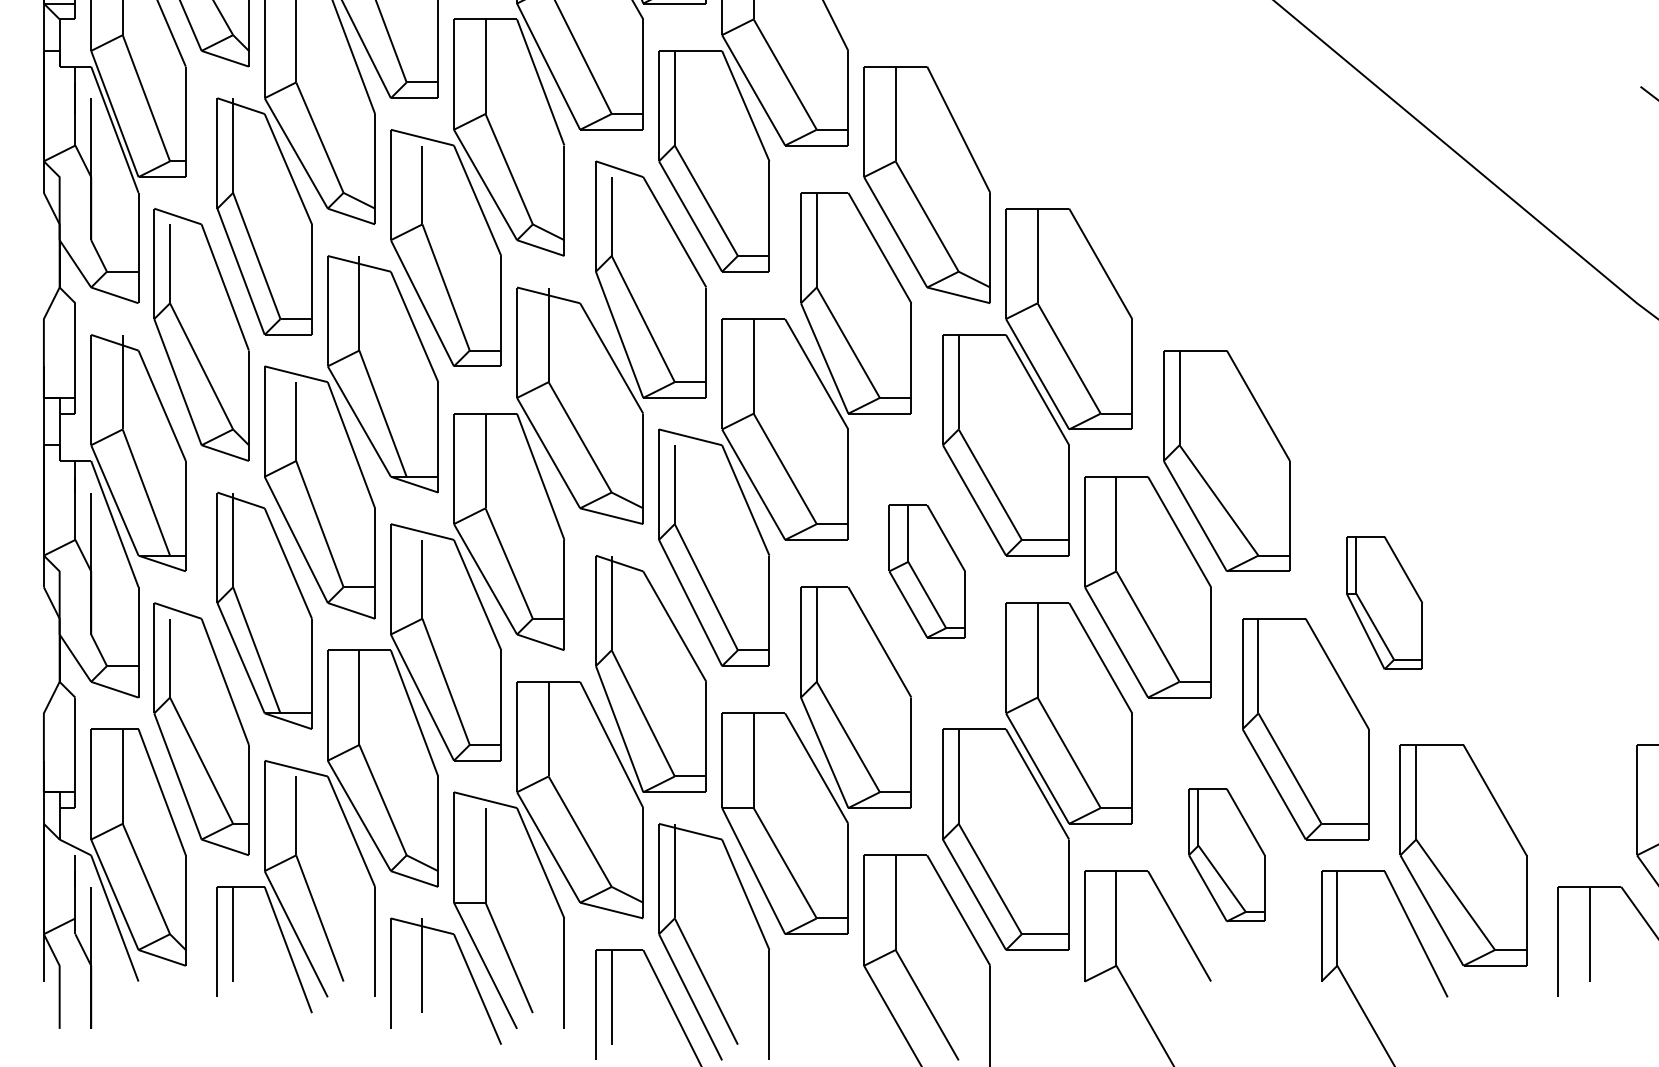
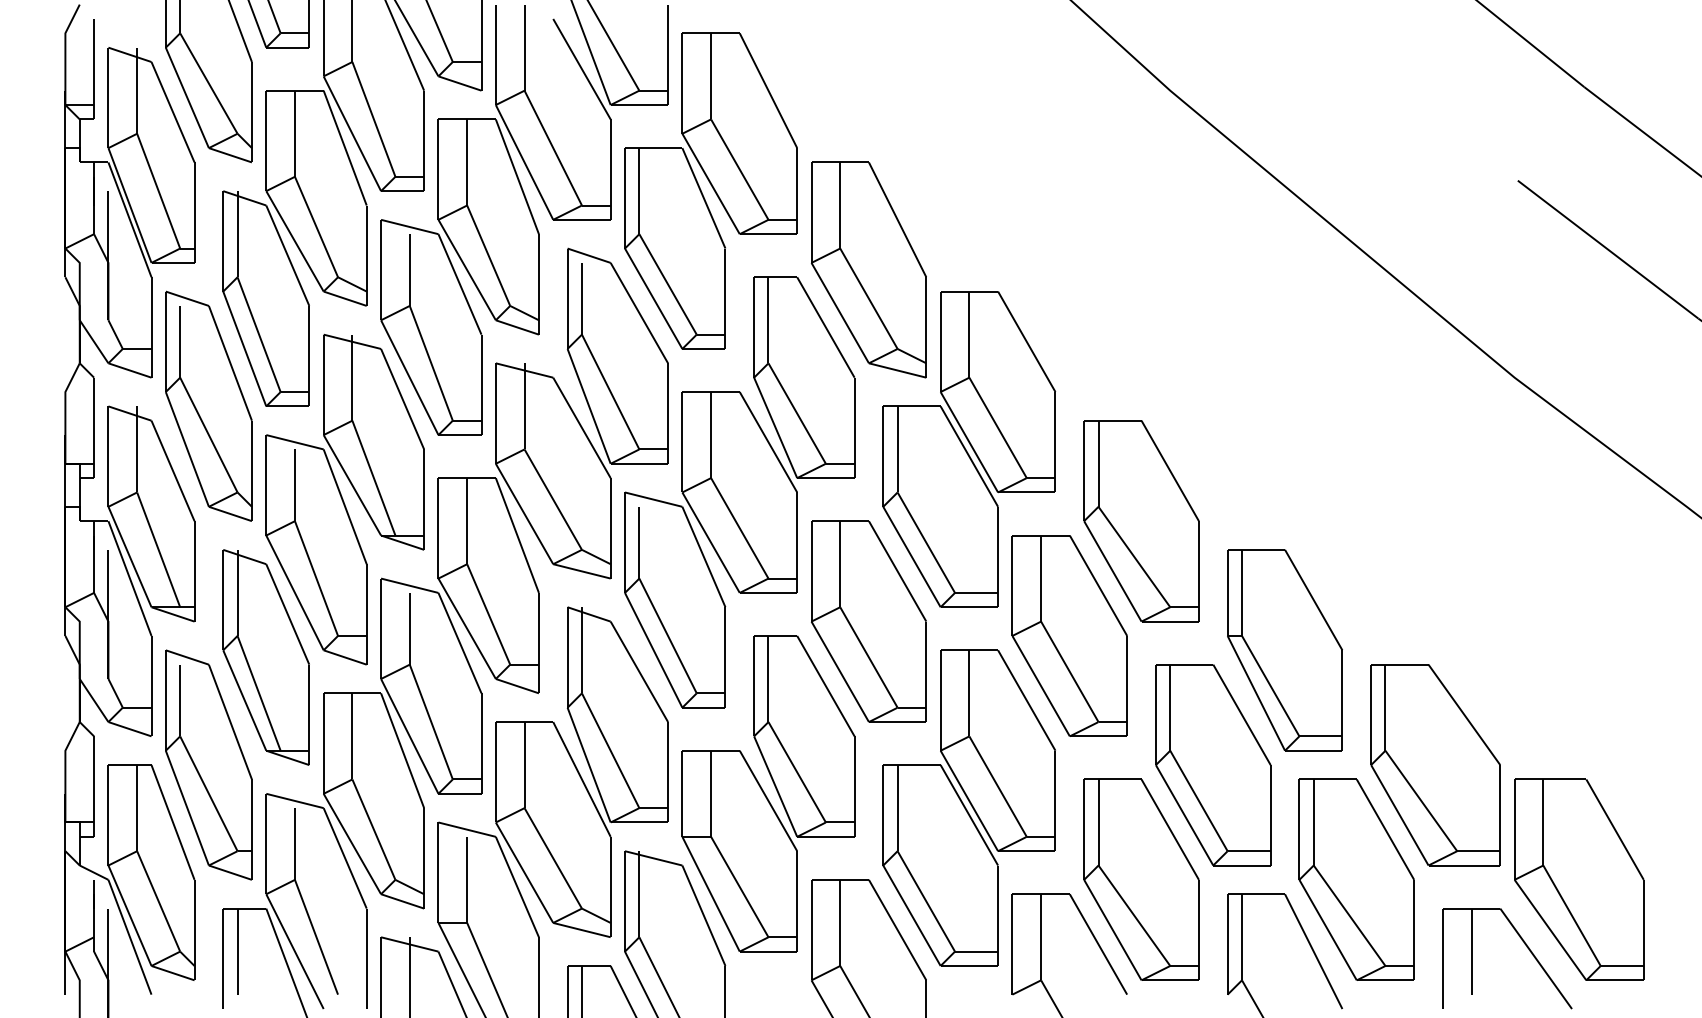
part: (926, 571) -> (868, 621), size x1.67
part: (1384, 603) -> (1284, 650), size x1.67
part: (1550, 729) -> (1435, 765), added
part: (1226, 854) -> (1141, 879), size x1.67

